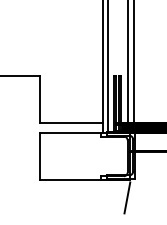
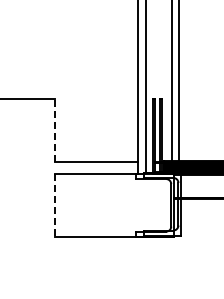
line: (40, 99) -> (55, 129), solid -> dashed
line: (40, 156) -> (55, 205), solid -> dashed
line: (127, 197) -> (170, 259), removed

